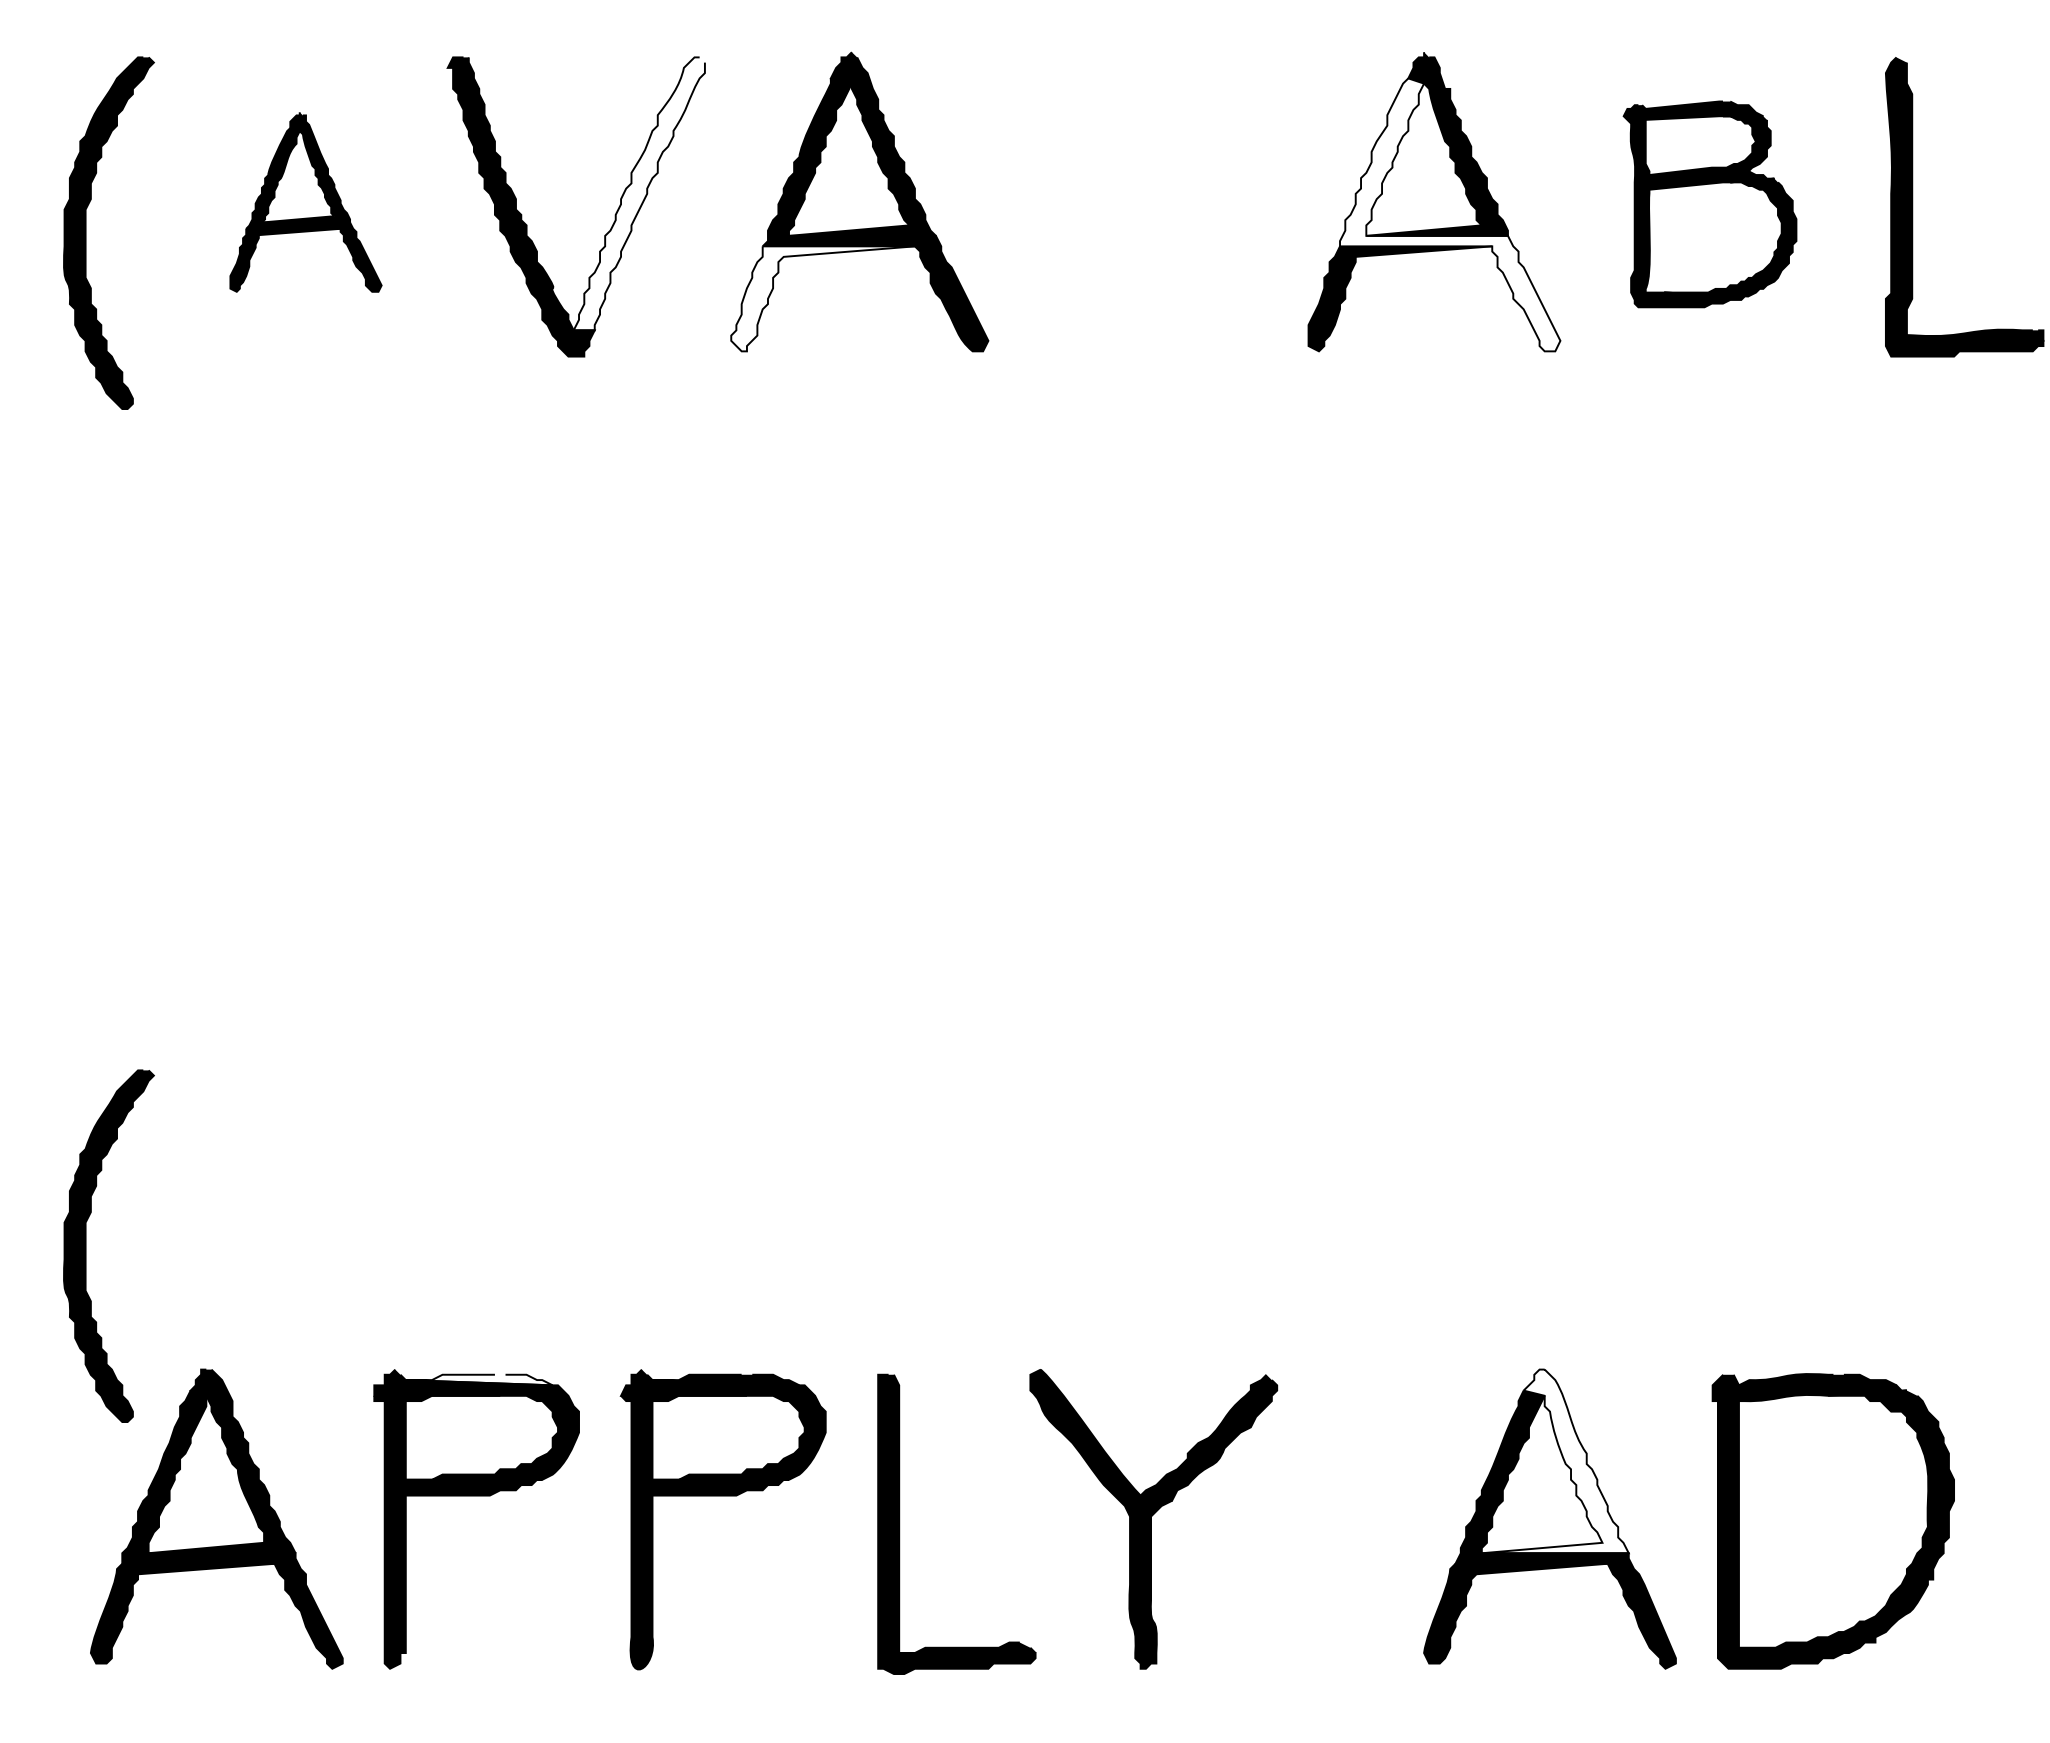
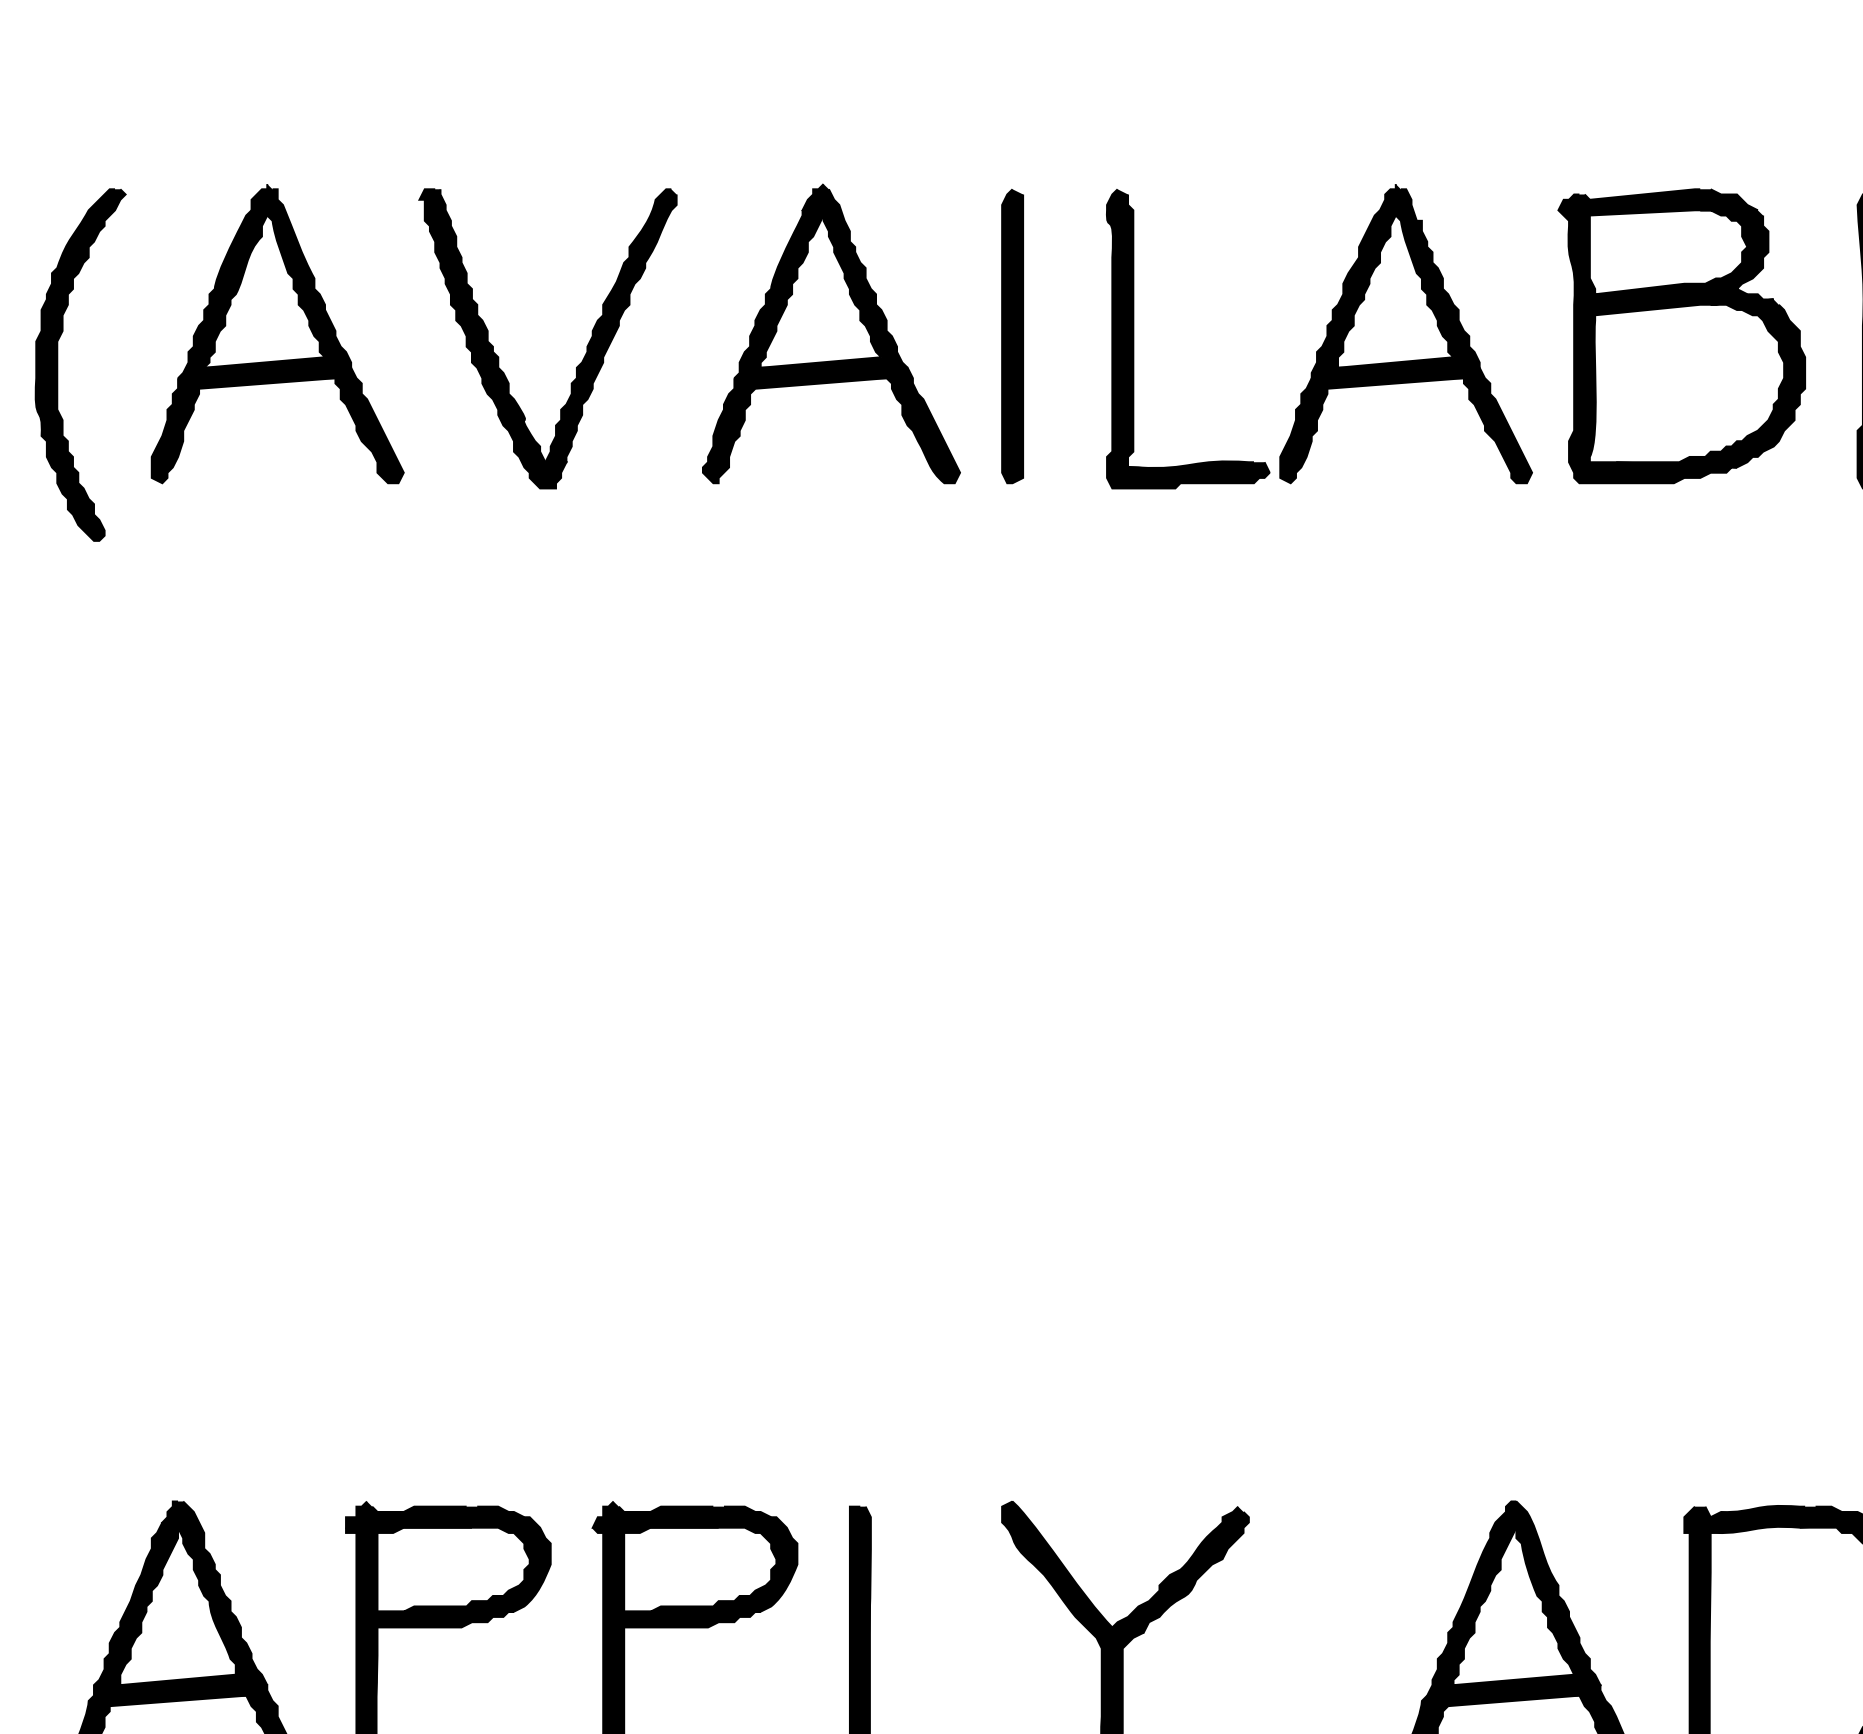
fill: (638, 193) -> (610, 325), added
part: (305, 202) -> (277, 334), size x1.67
part: (1040, 204) -> (1012, 336), added
part: (1709, 204) -> (1681, 336), size x1.43
part: (1162, 207) -> (1134, 339), added
fill: (1450, 214) -> (1422, 346), added
fill: (822, 298) -> (794, 430), added
part: (86, 1245) -> (58, 1377), removed
fill: (478, 1379) -> (450, 1511), added
fill: (1554, 1461) -> (1526, 1593), added

